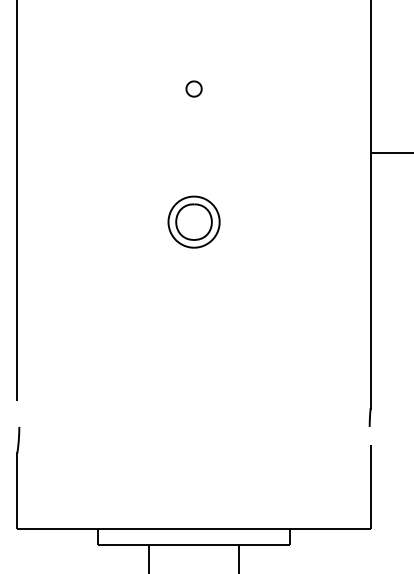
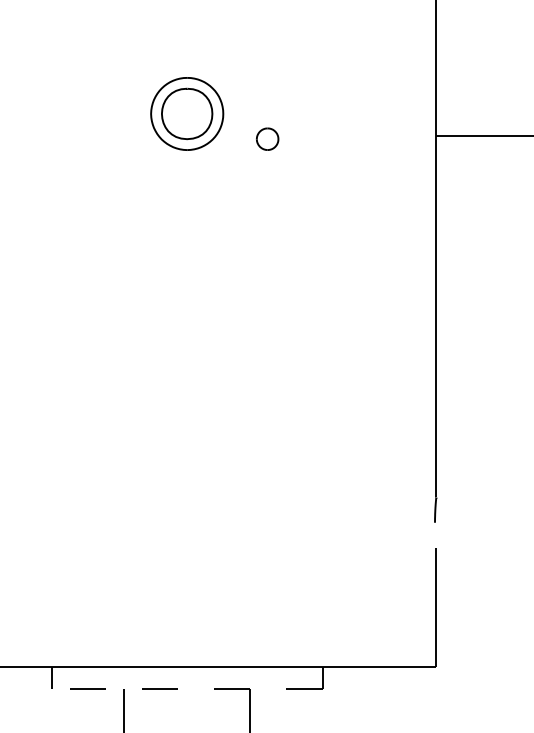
part: (193, 88) -> (266, 138), moved
part: (193, 221) -> (186, 113), moved
line: (194, 544) -> (187, 688), solid -> dashed

